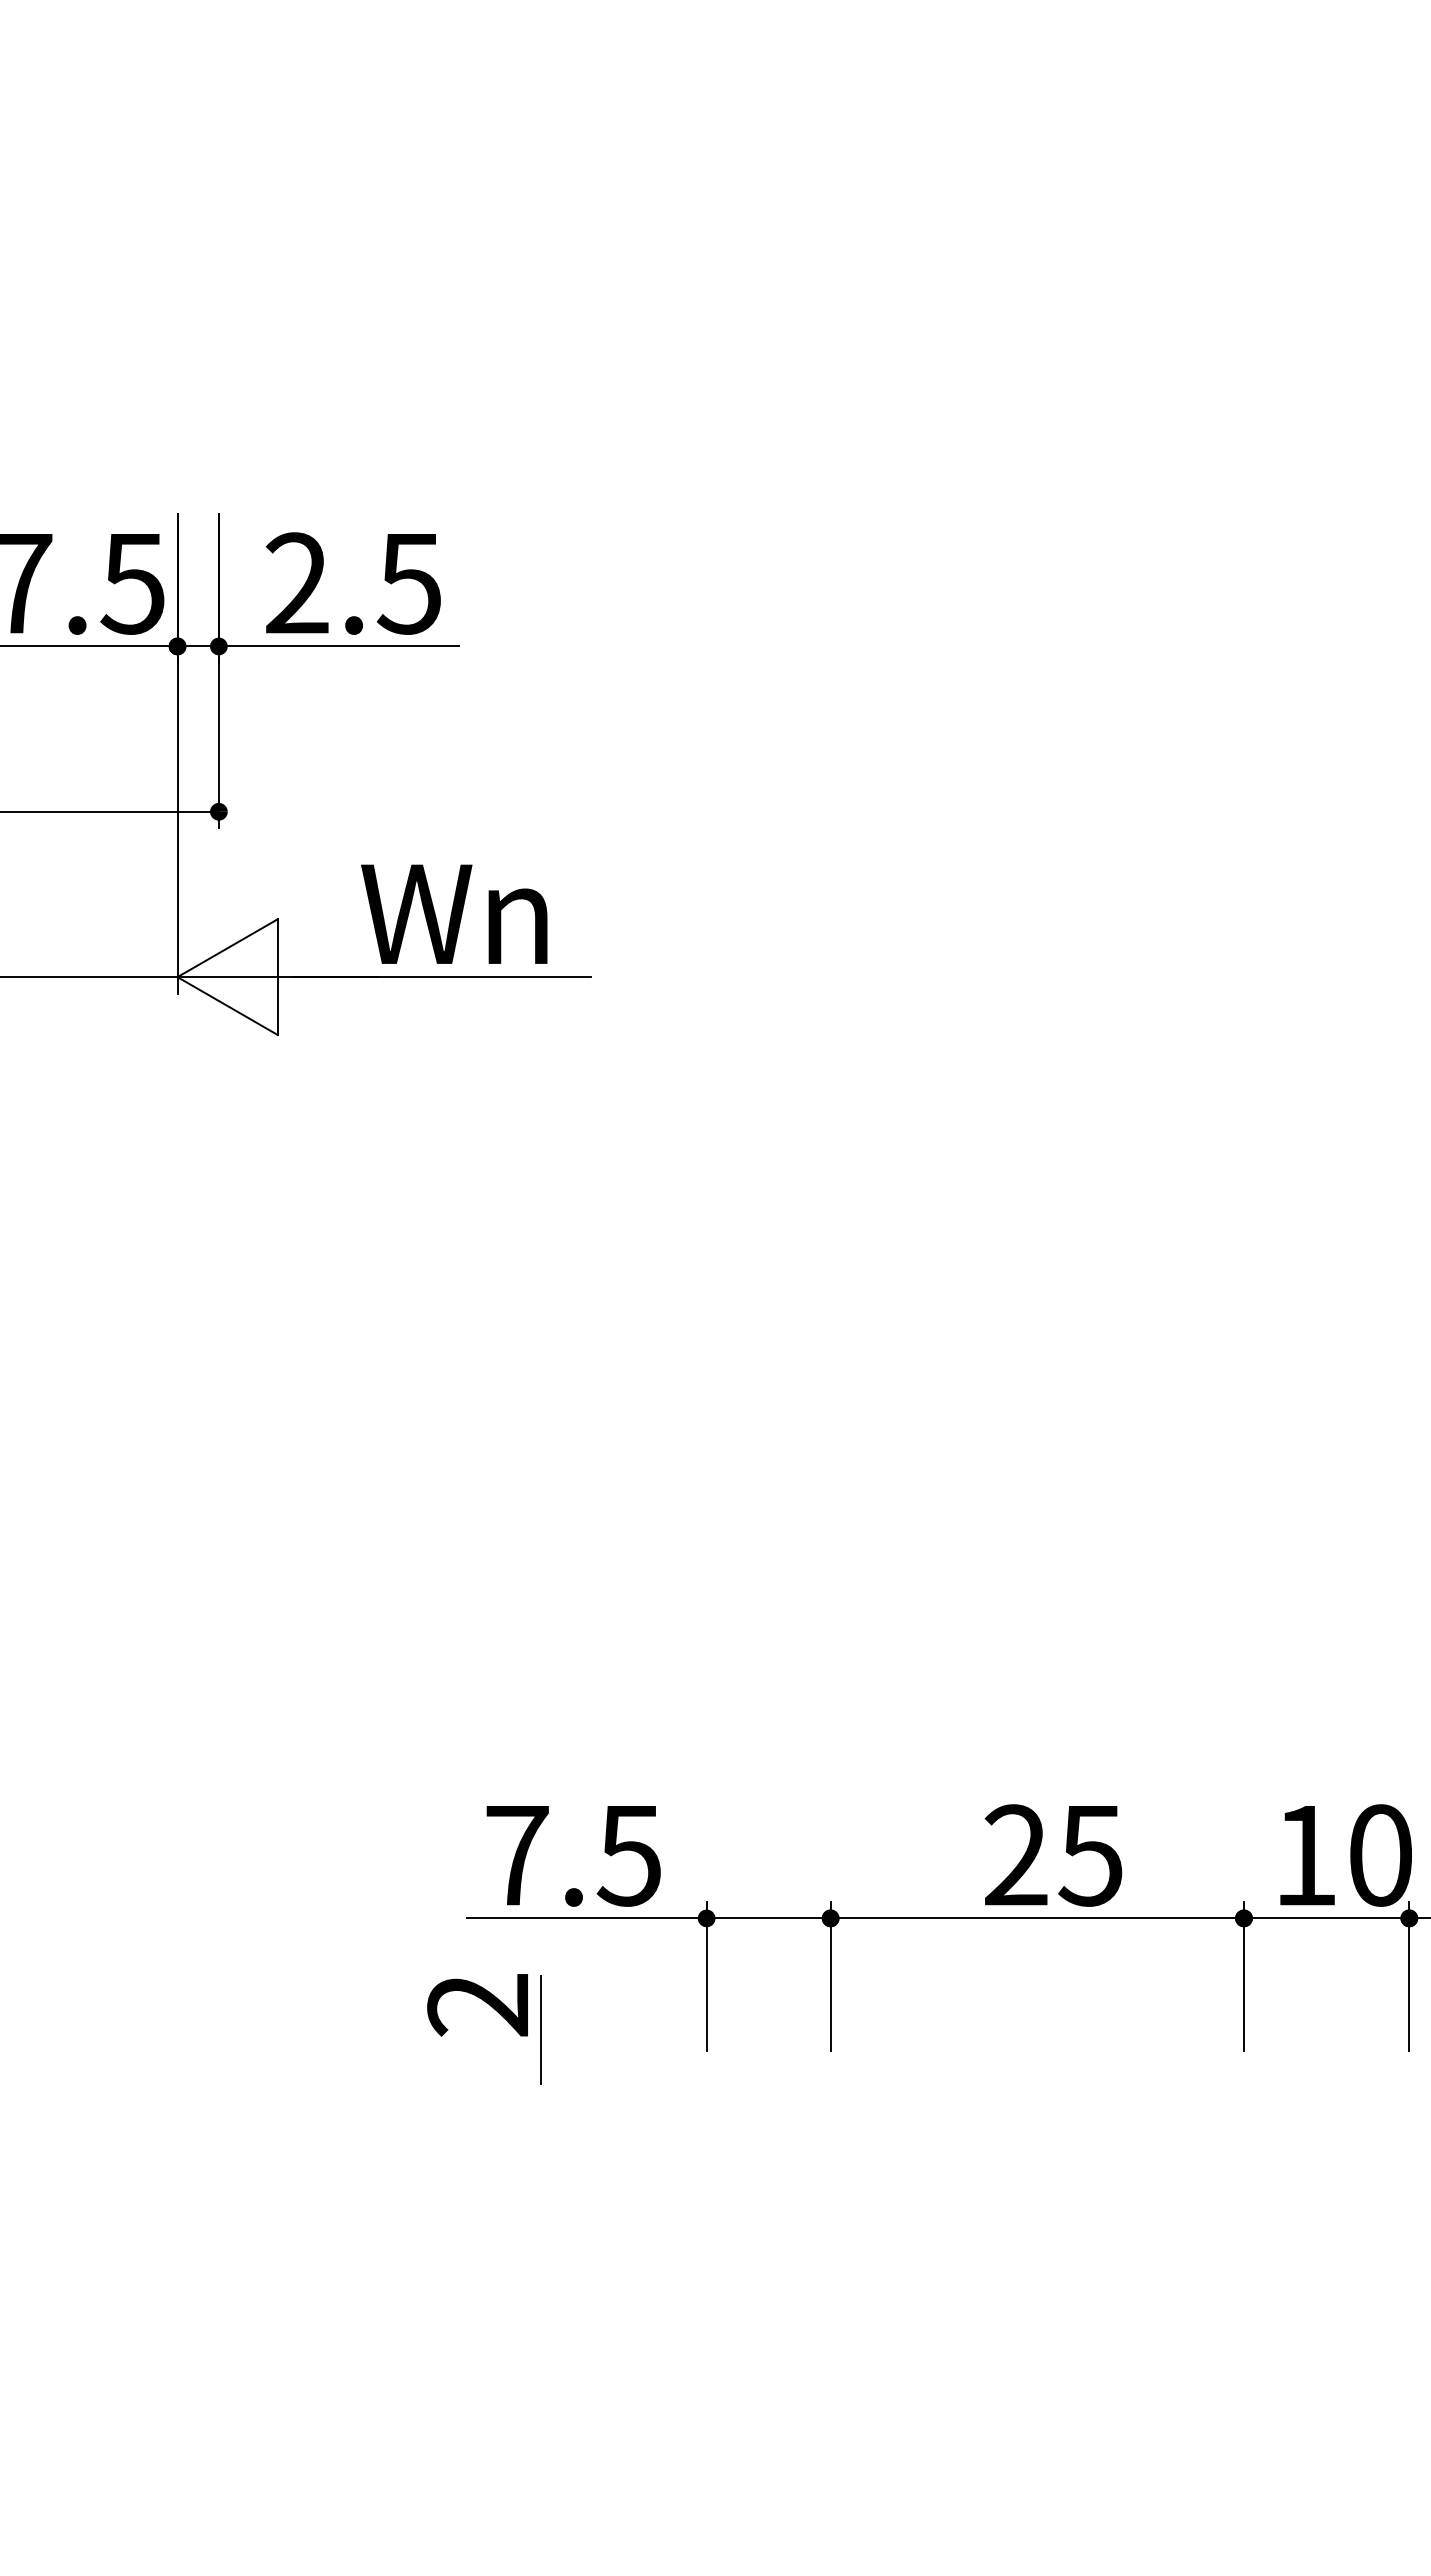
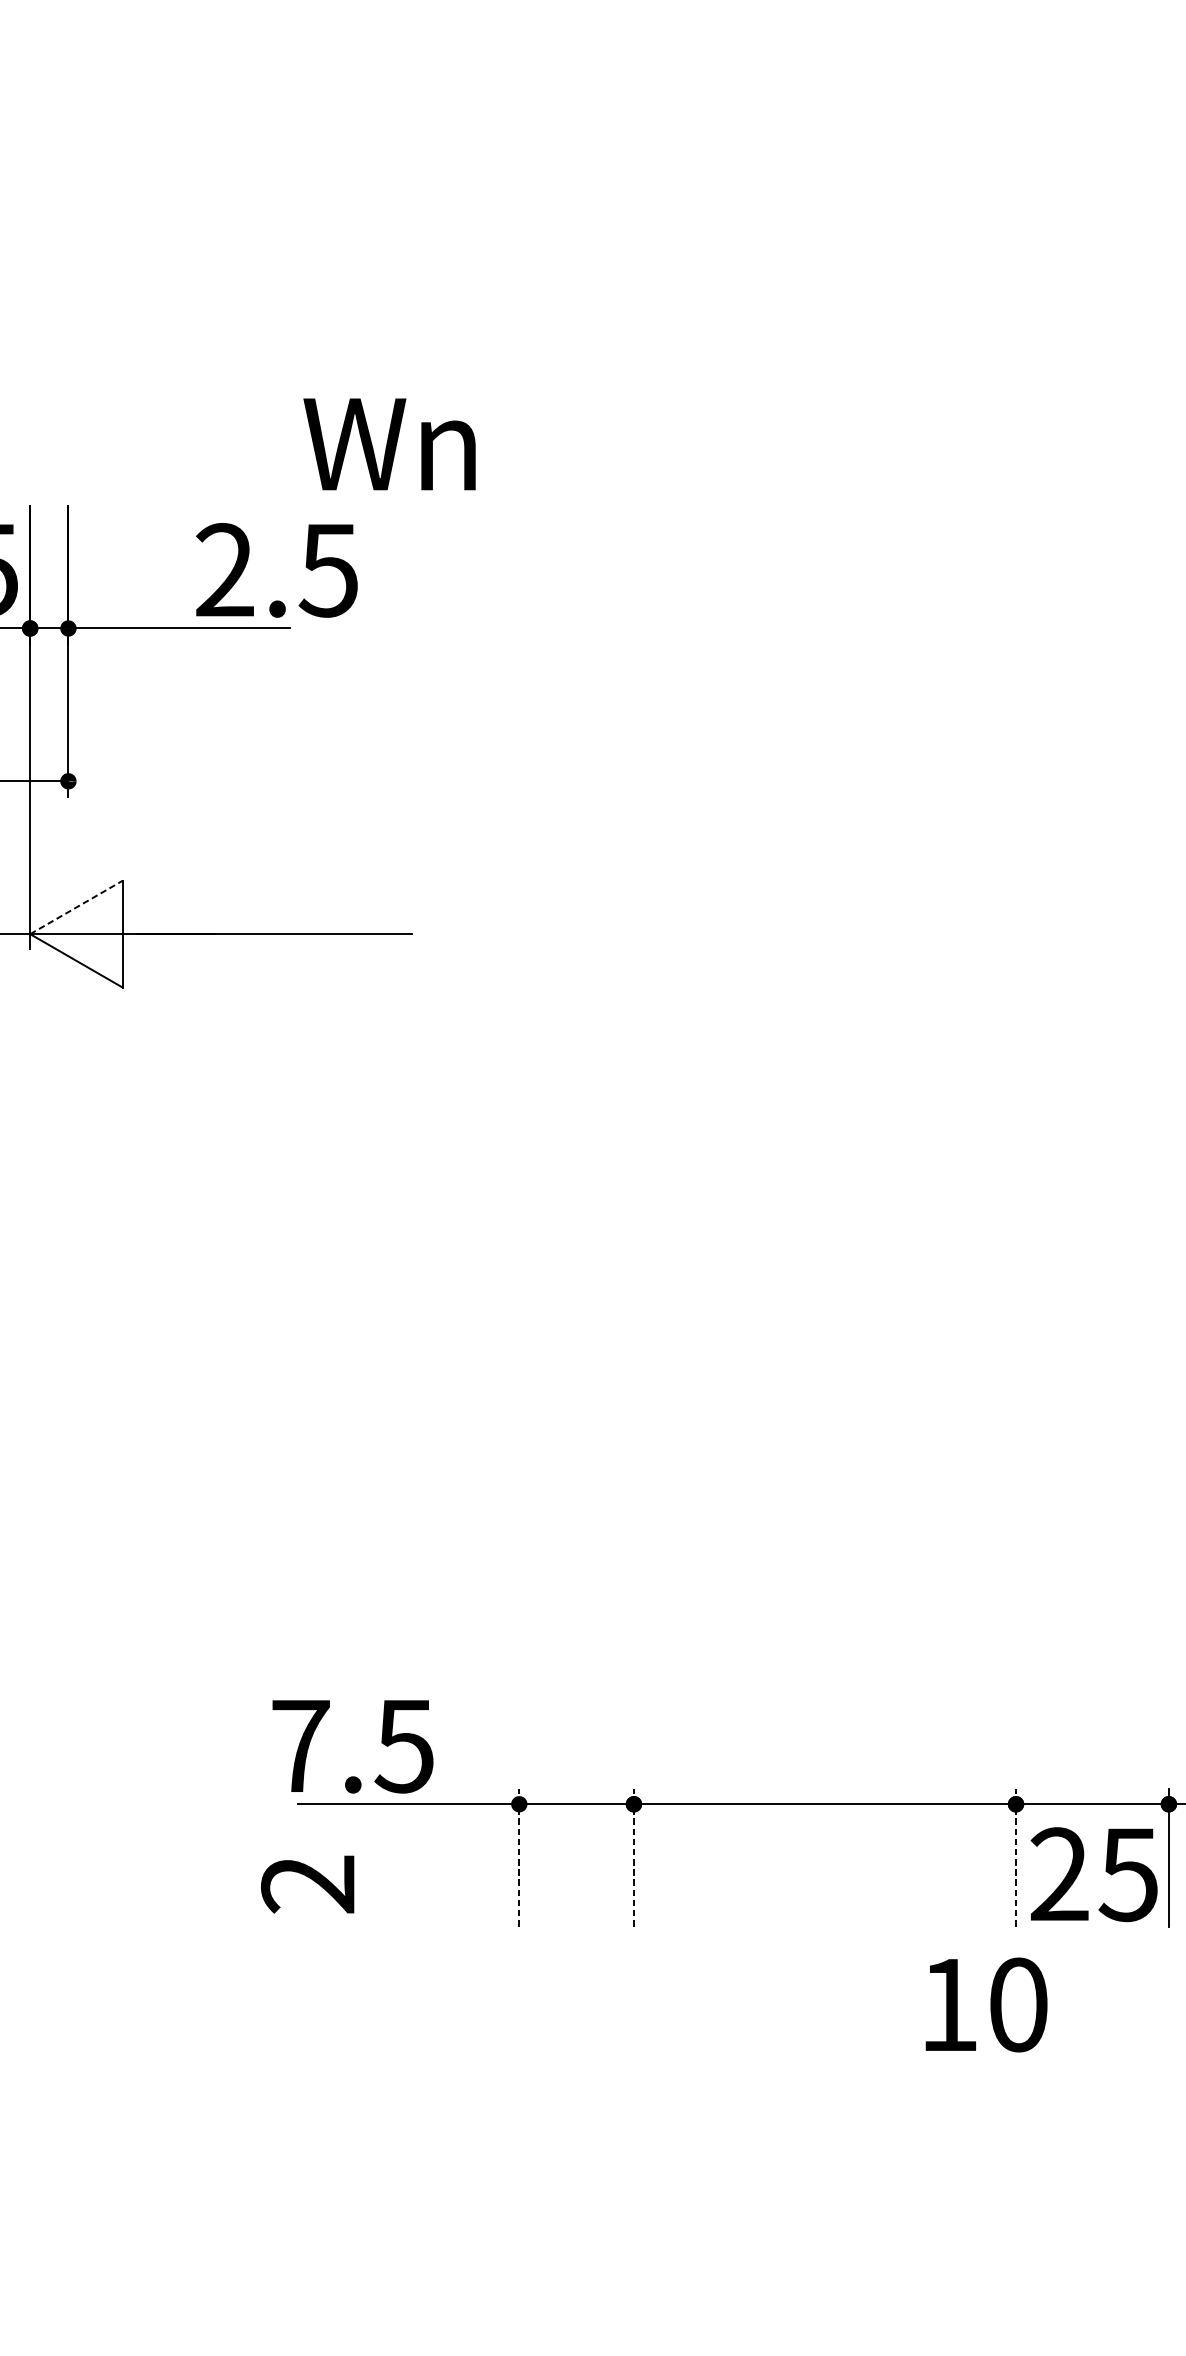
text: (352, 583) -> (276, 570), moved
text: (454, 913) -> (389, 443), moved
line: (227, 948) -> (76, 907), solid -> dashed
text: (1053, 1855) -> (1094, 1874), moved
text: (1345, 1855) -> (986, 2004), moved
text: (573, 1856) -> (352, 1747), moved
line: (706, 1975) -> (519, 1857), solid -> dashed
line: (830, 1975) -> (633, 1857), solid -> dashed
line: (1243, 1975) -> (1015, 1857), solid -> dashed
line: (541, 2029) -> (366, 1906), removed

